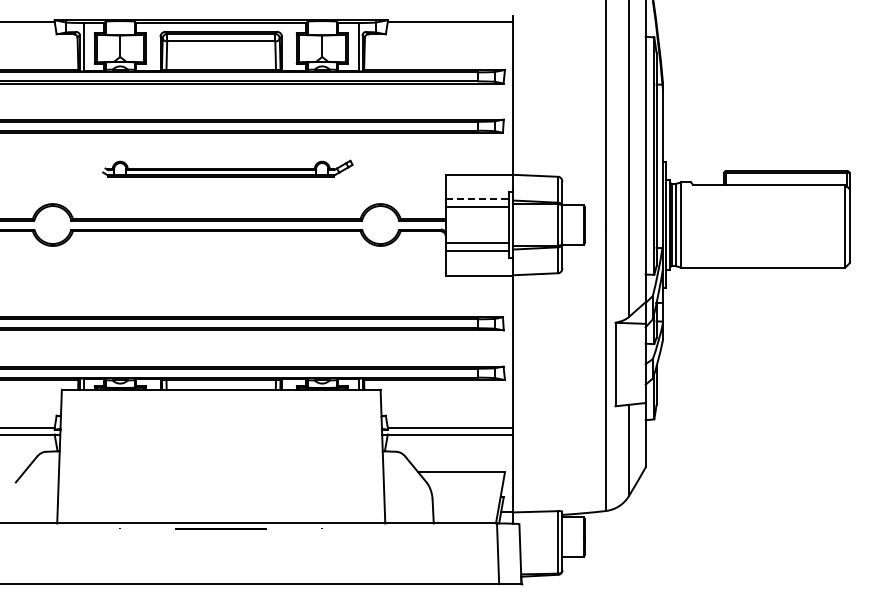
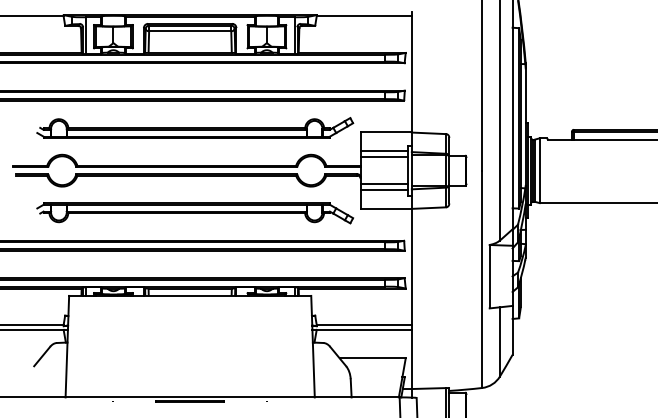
part: (227, 168) -> (194, 127), size x1.67
line: (477, 199) -> (384, 151), dashed -> solid
part: (227, 281) -> (194, 213), added

